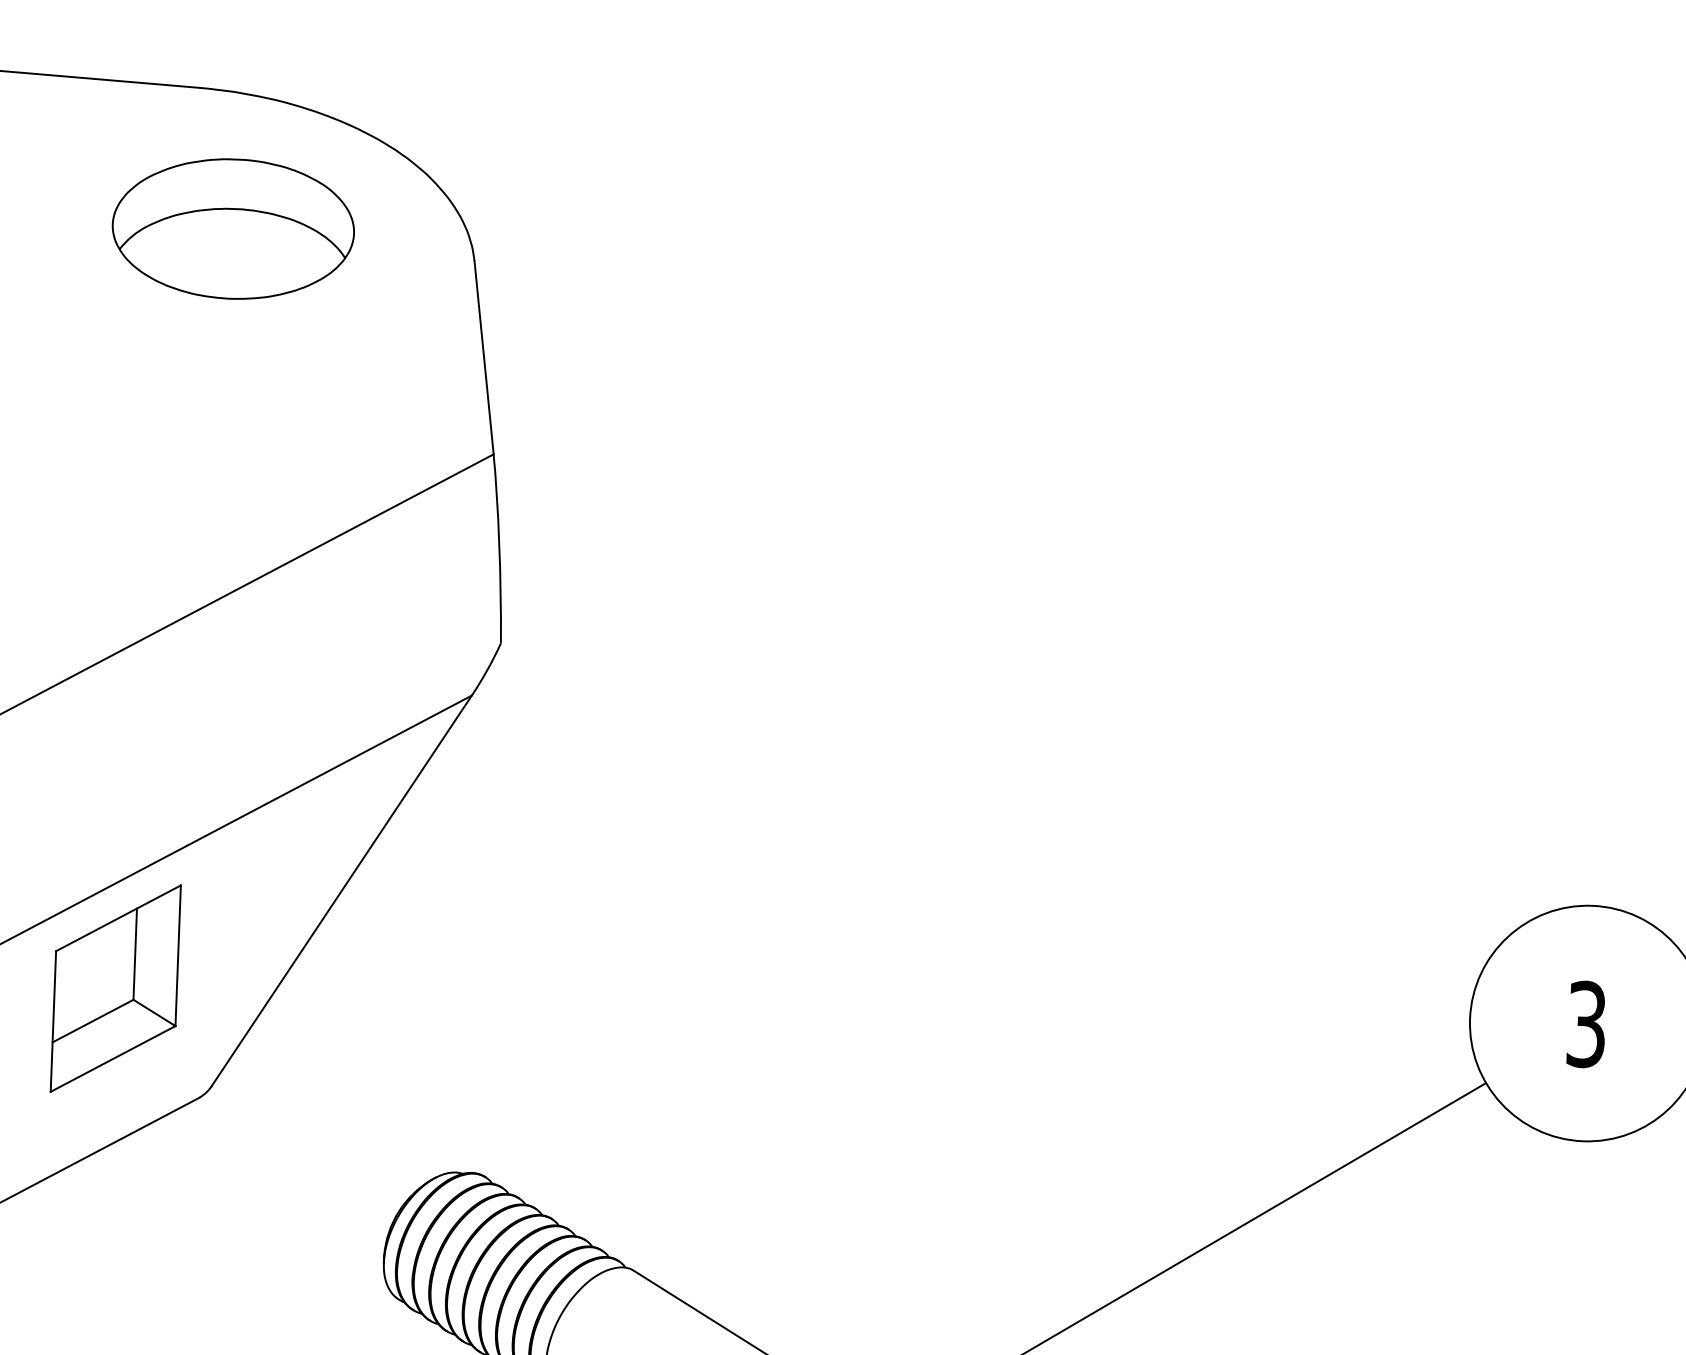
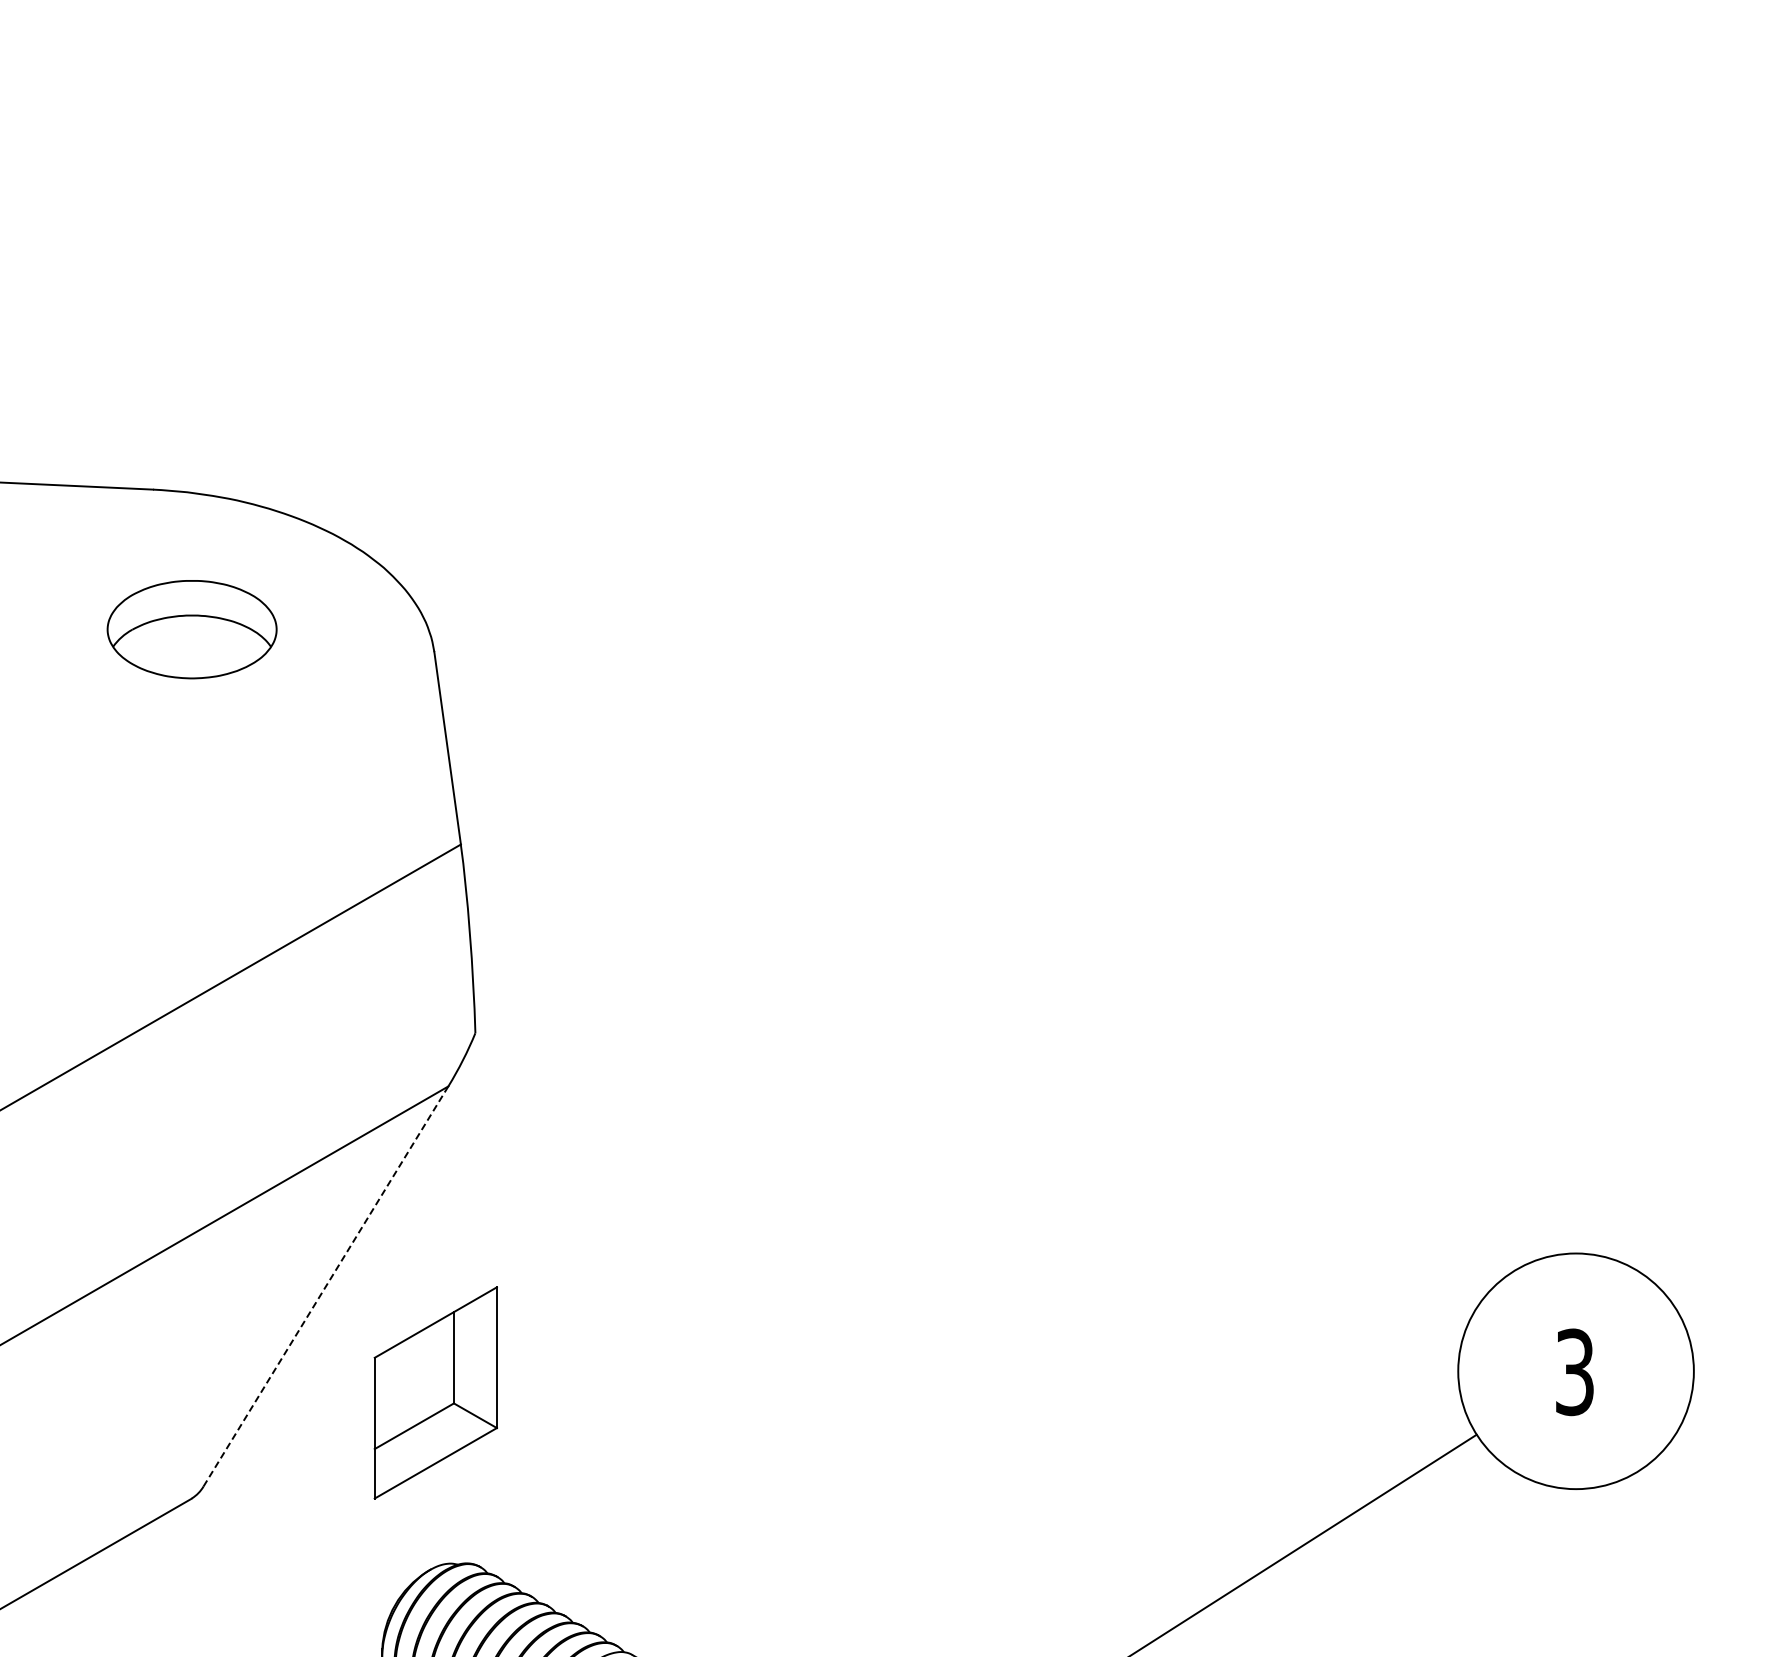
part: (232, 229) -> (191, 629), size x0.7
line: (341, 890) -> (325, 1286), solid -> dashed
part: (115, 988) -> (435, 1392), moved

